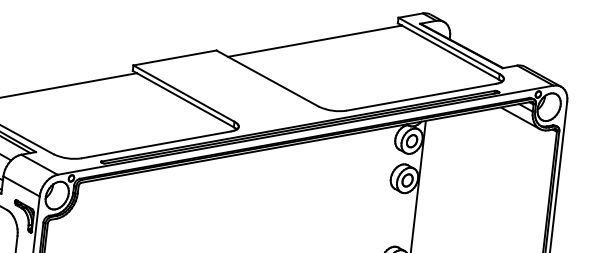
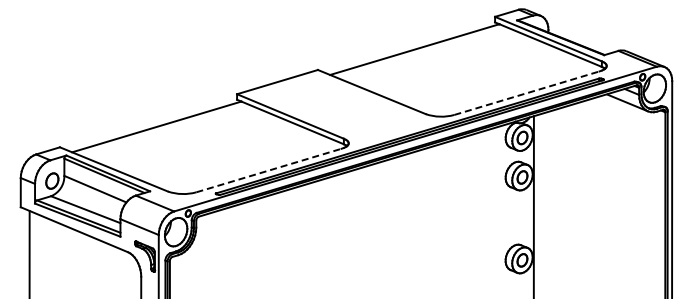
line: (421, 97) -> (526, 93), solid -> dashed
line: (156, 144) -> (268, 170), solid -> dashed

